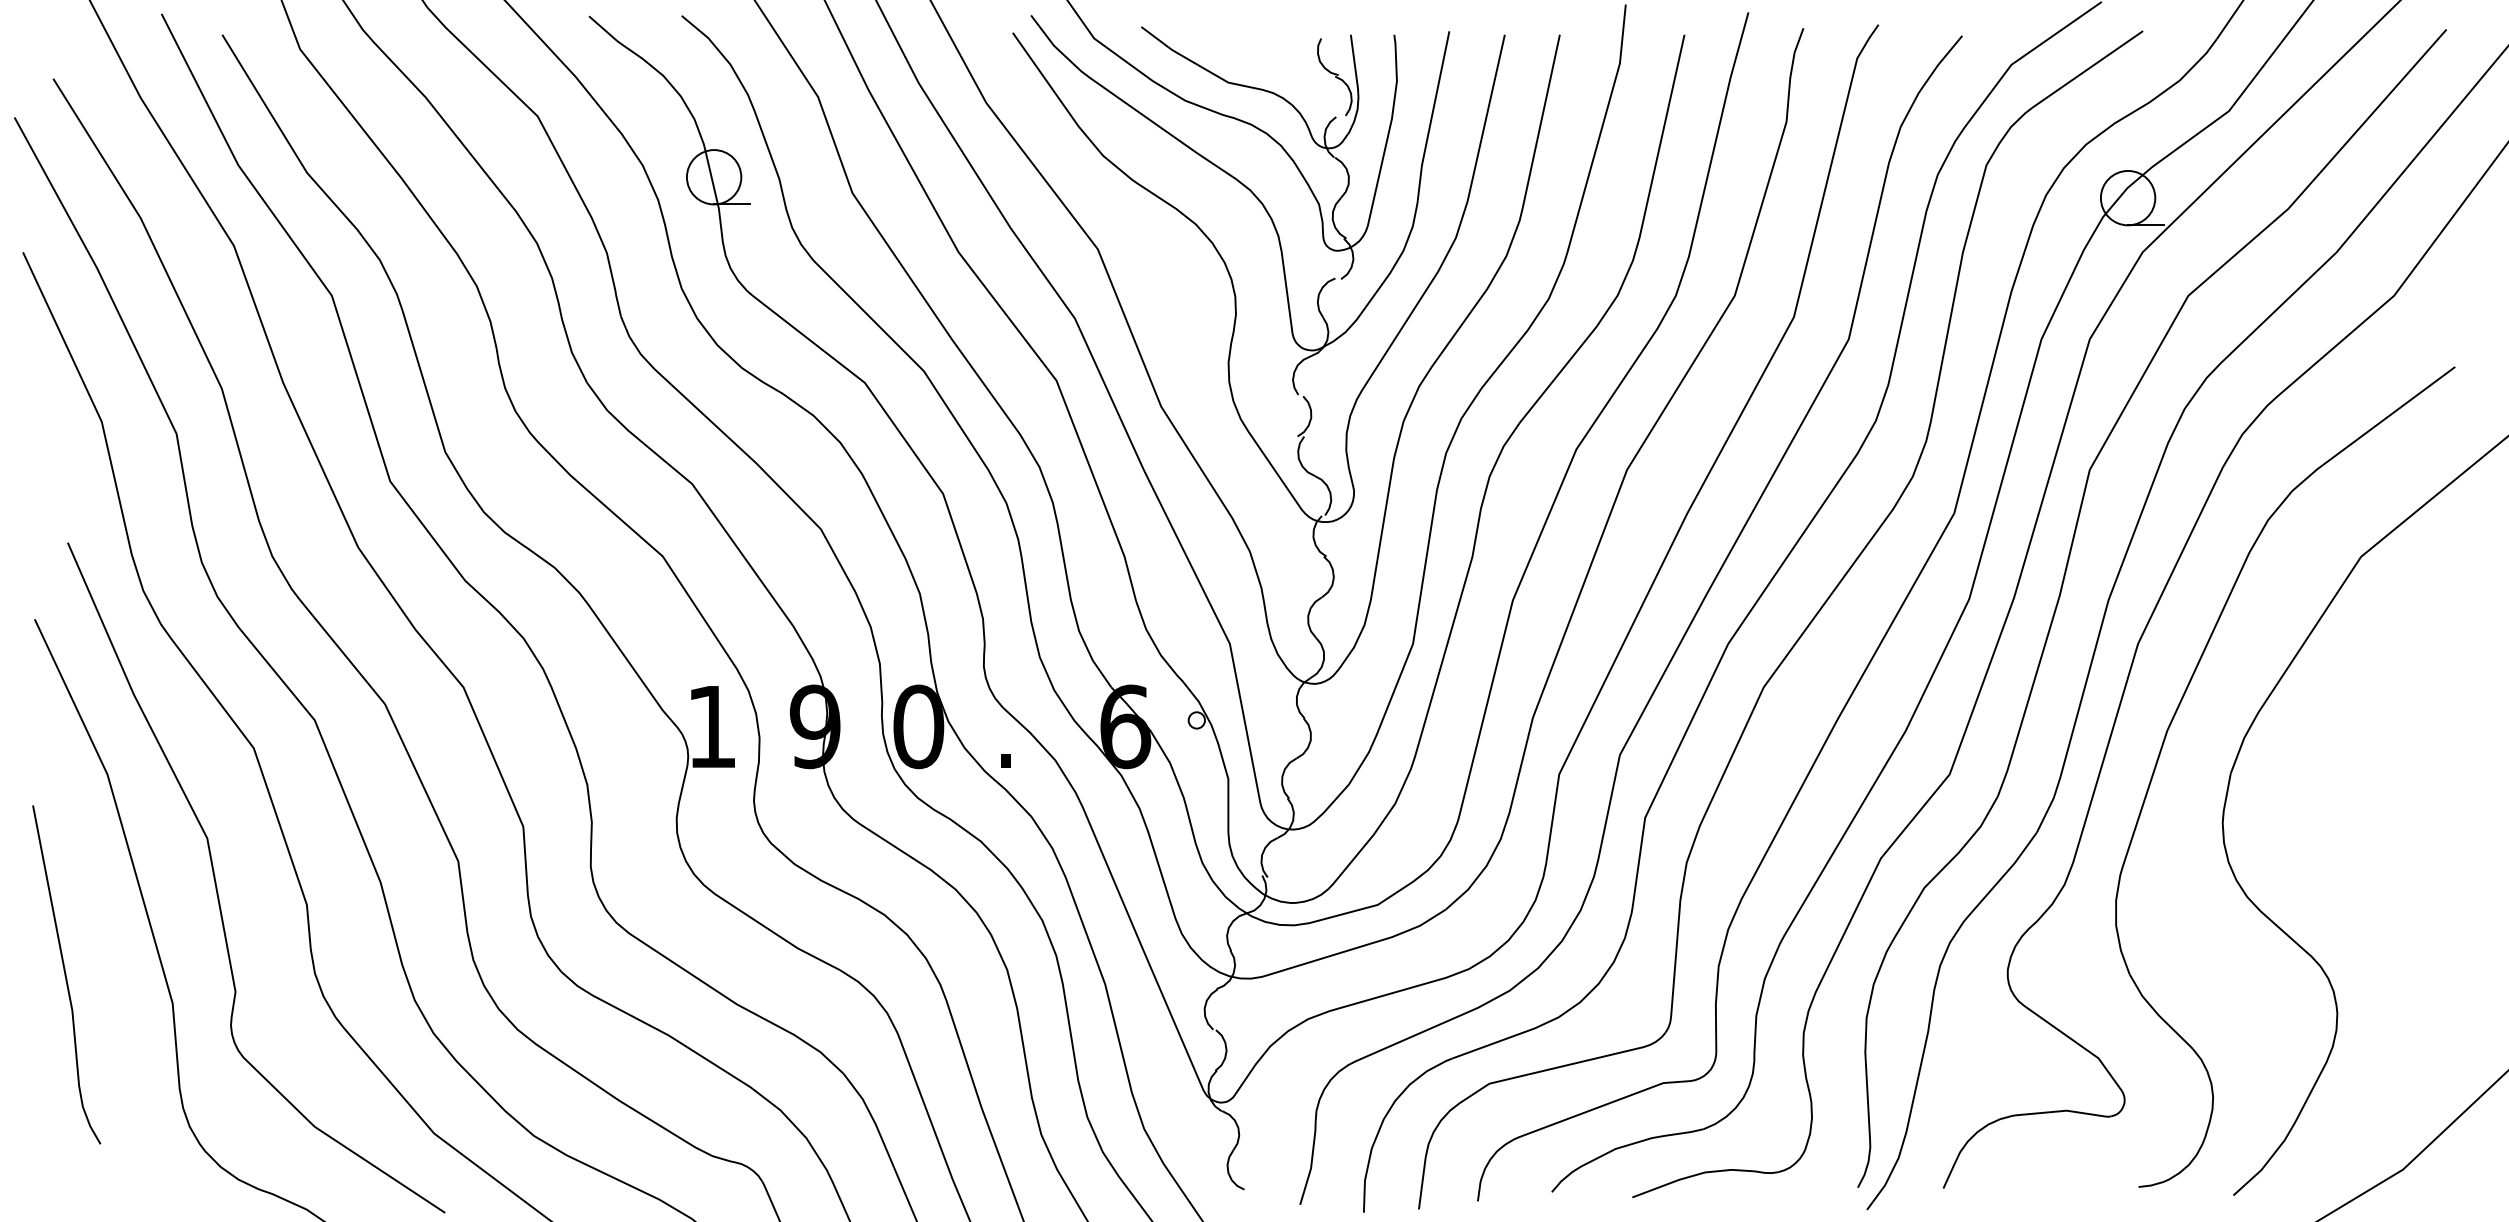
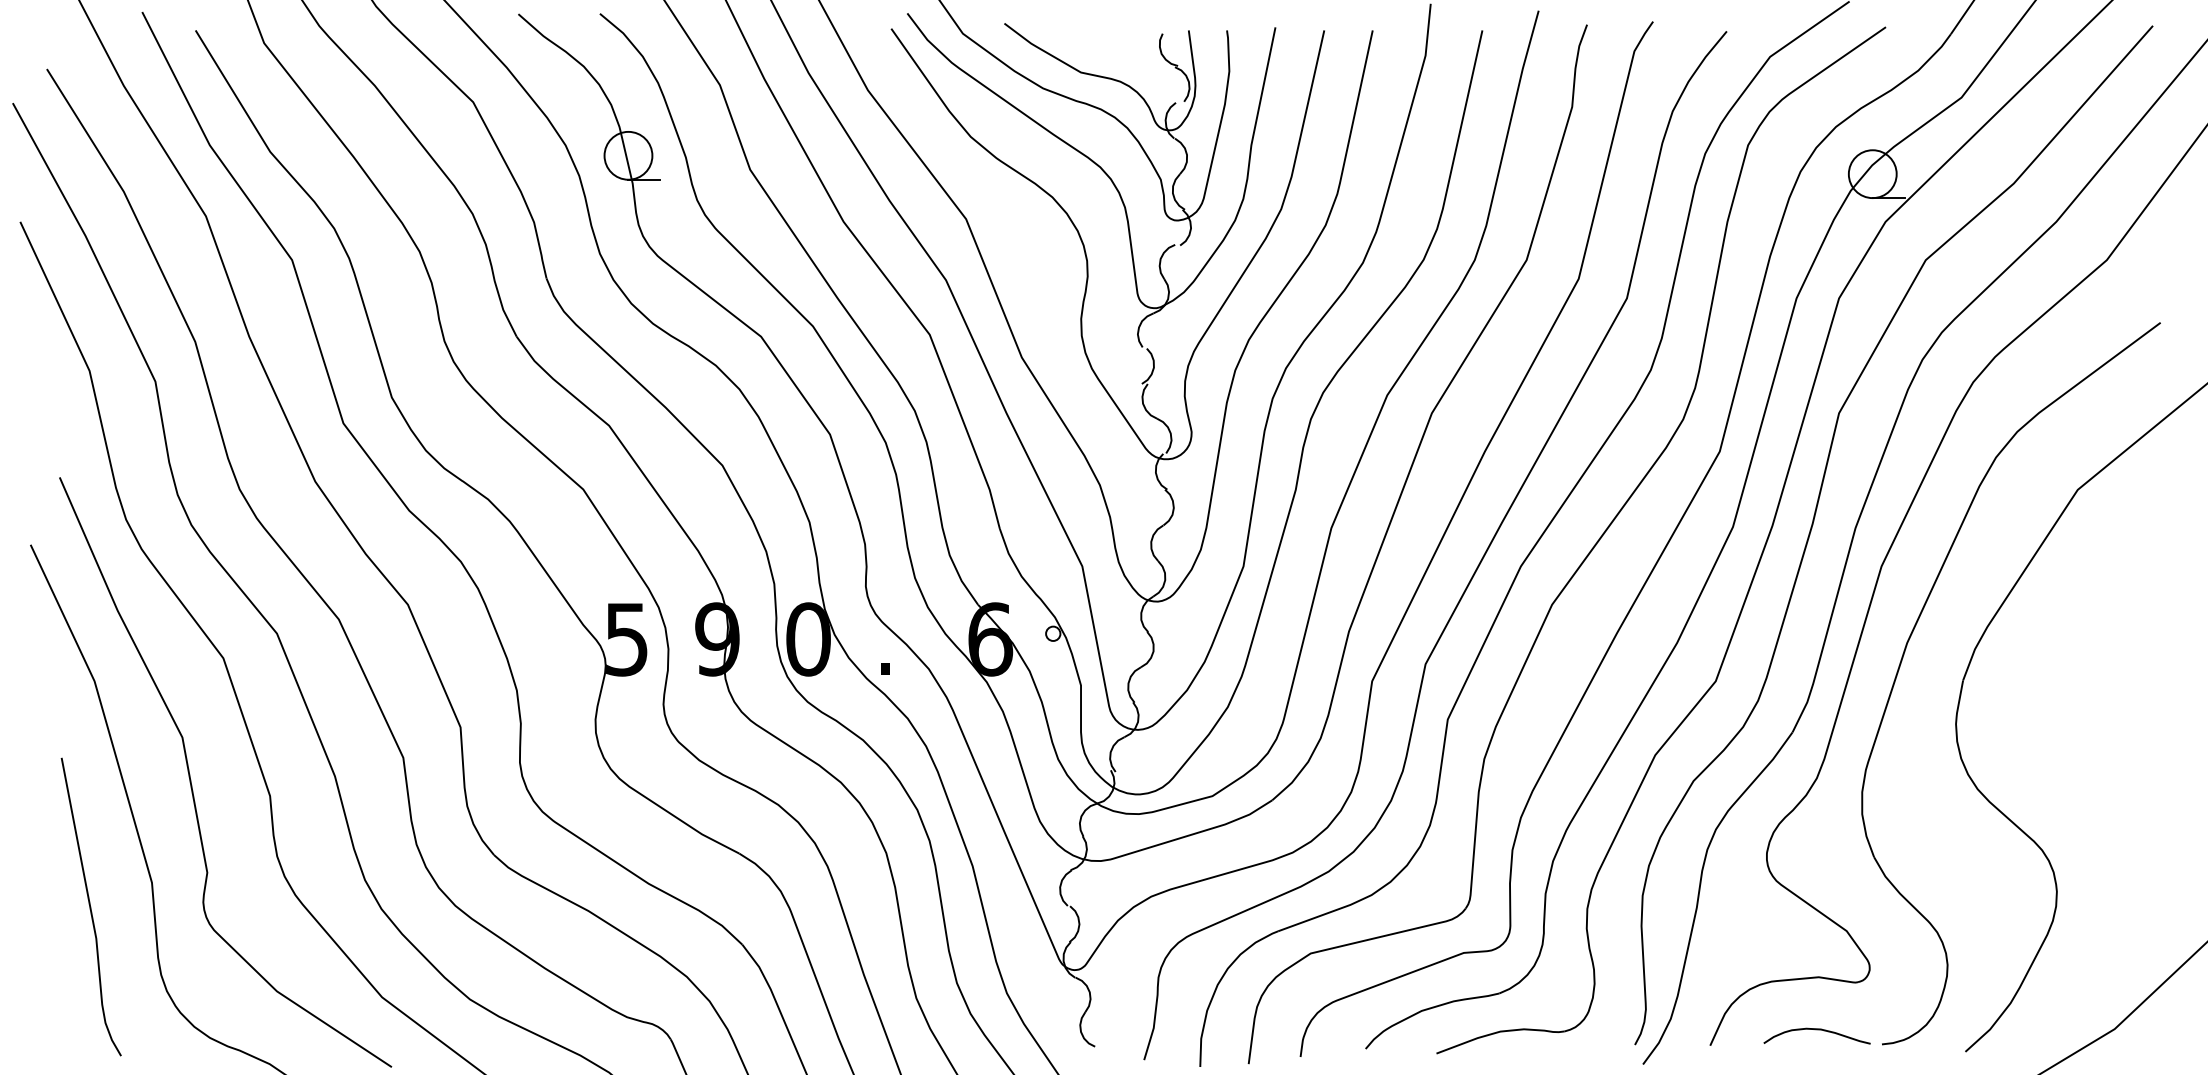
text: (711, 727) -> (626, 640), 1 -> 5
curve: (66, 974) -> (91, 906), moved
curve: (2064, 1170) -> (1816, 1029), added

